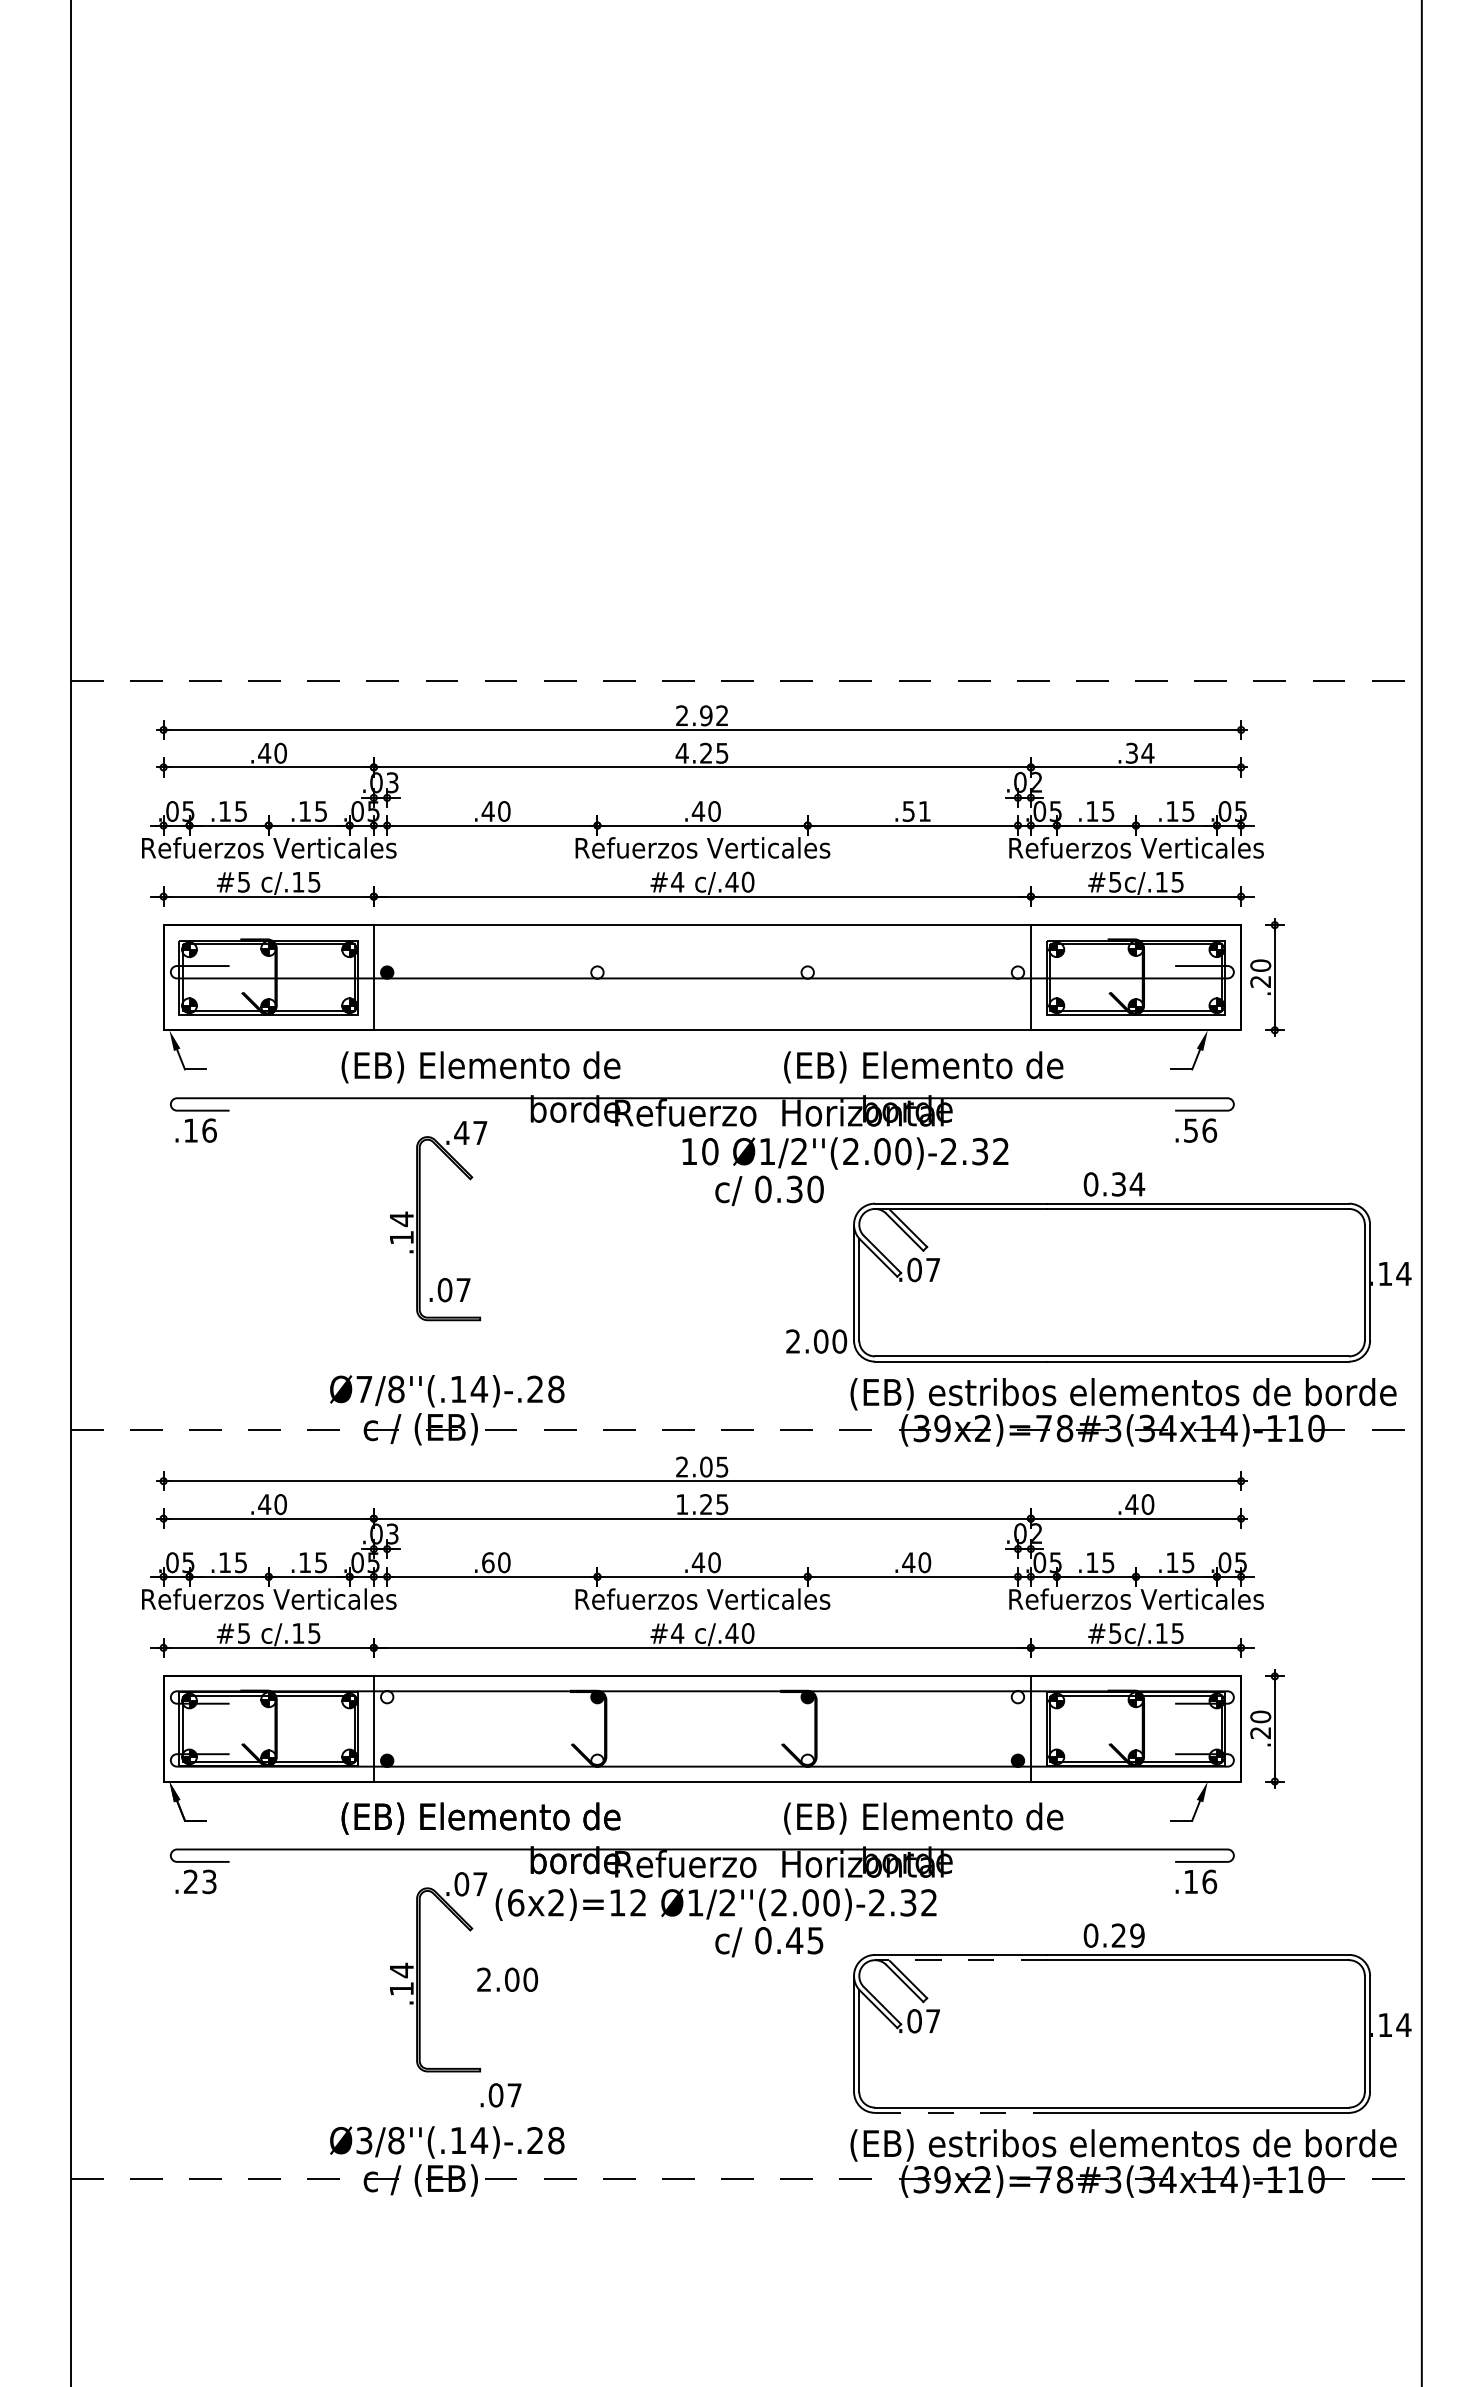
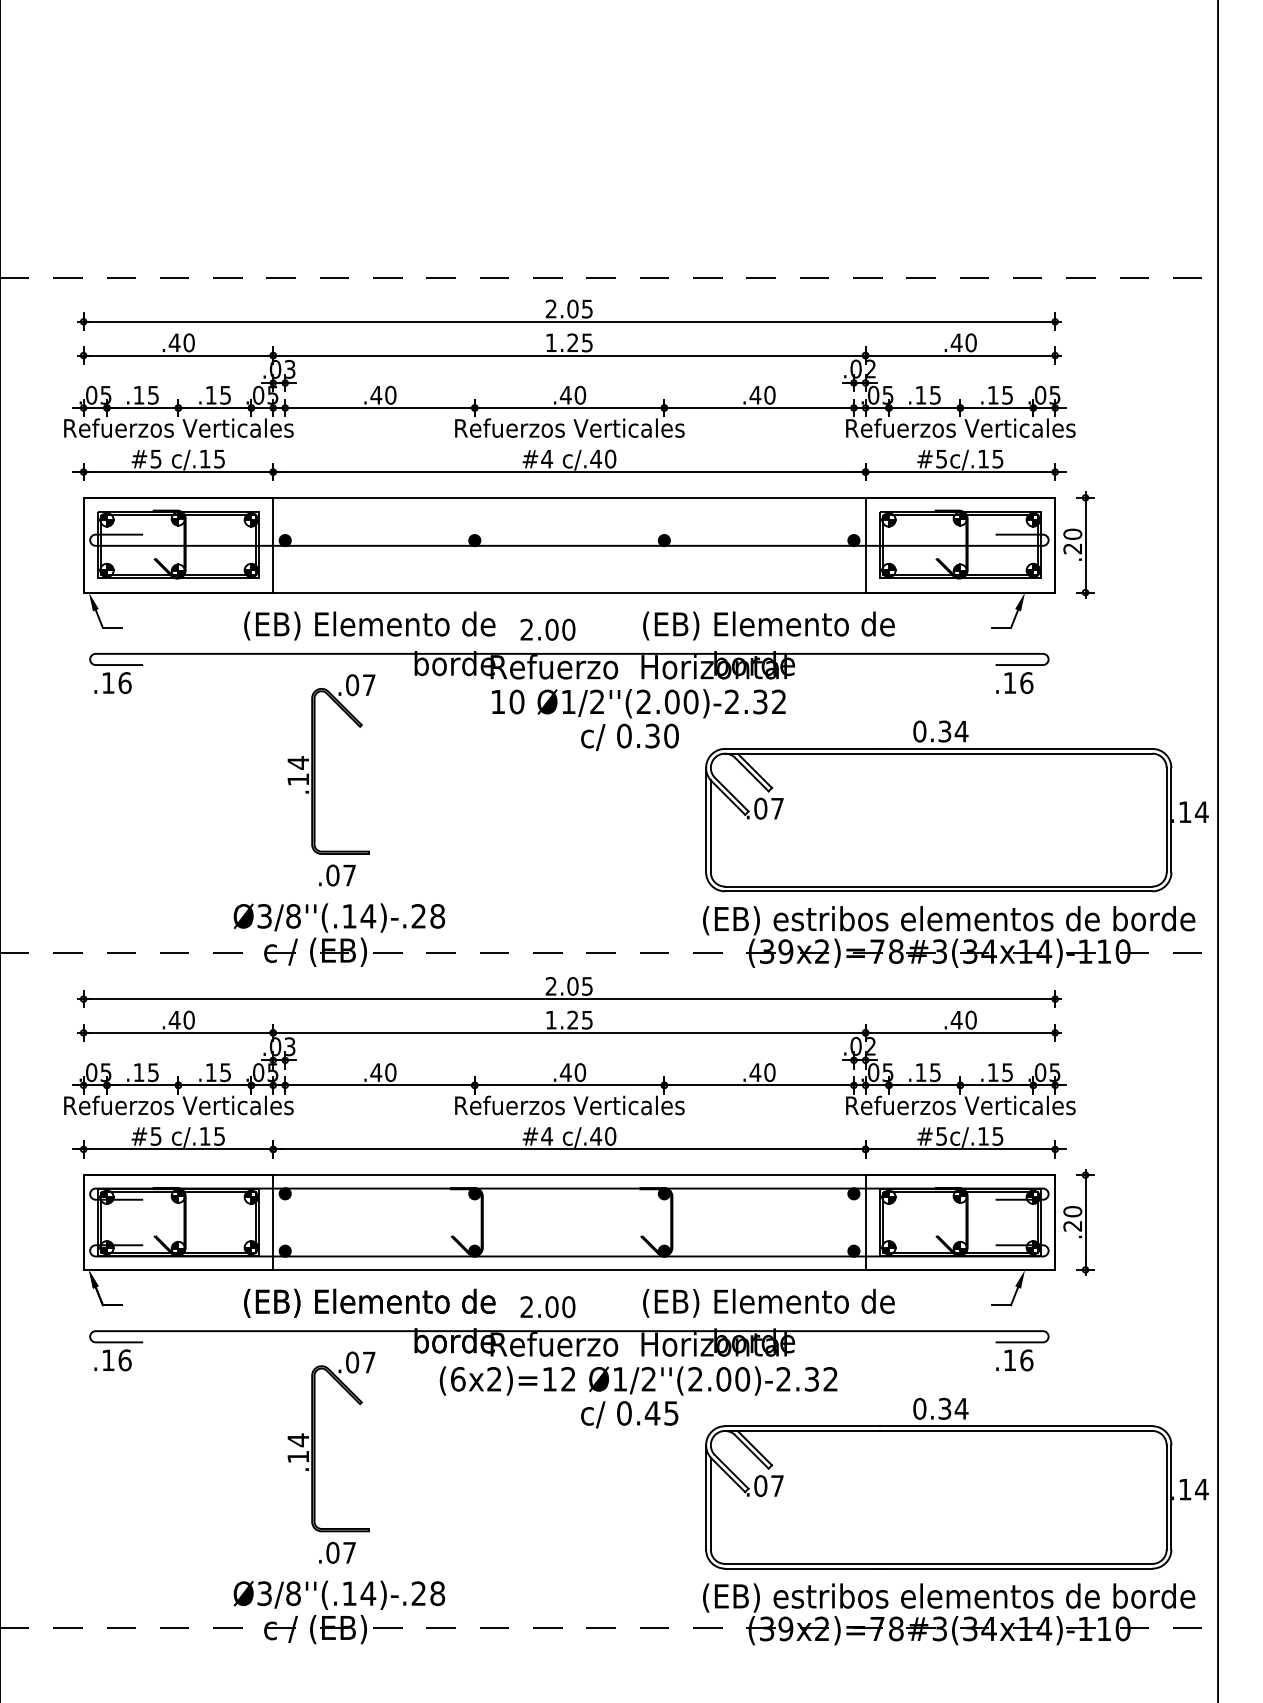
text: (714, 715) -> (580, 308), 2.92 -> 2.05
text: (1139, 752) -> (963, 342), .34 -> .40
text: (681, 753) -> (550, 343), 4.25 -> 1.25
text: (916, 811) -> (762, 395), .51 -> .40
fill: (597, 972) -> (474, 540), added
fill: (807, 972) -> (664, 540), added
fill: (1017, 972) -> (853, 540), added
text: (1190, 1130) -> (1009, 682), .56 -> .16
text: (461, 1132) -> (352, 684), .47 -> .07
text: (845, 1153) -> (638, 703), moved
text: (449, 1290) -> (336, 875), moved
text: (816, 1341) -> (547, 629), moved
text: (364, 1389) -> (264, 916), Ø7/8''(.14)-.28 -> Ø3/8''(.14)-.28
text: (487, 1562) -> (375, 1072), .60 -> .40
fill: (387, 1696) -> (285, 1193), added
fill: (1017, 1696) -> (853, 1193), added
fill: (597, 1760) -> (474, 1250), added
fill: (807, 1760) -> (664, 1250), added
text: (199, 1881) -> (116, 1360), .23 -> .16
text: (715, 1904) -> (638, 1380), moved
text: (1128, 1935) -> (953, 1408), 0.29 -> 0.34
line: (960, 1960) -> (802, 1431), dashed -> solid
text: (507, 1979) -> (547, 1306), moved
text: (500, 2095) -> (336, 1552), moved
line: (960, 2112) -> (802, 1568), dashed -> solid

